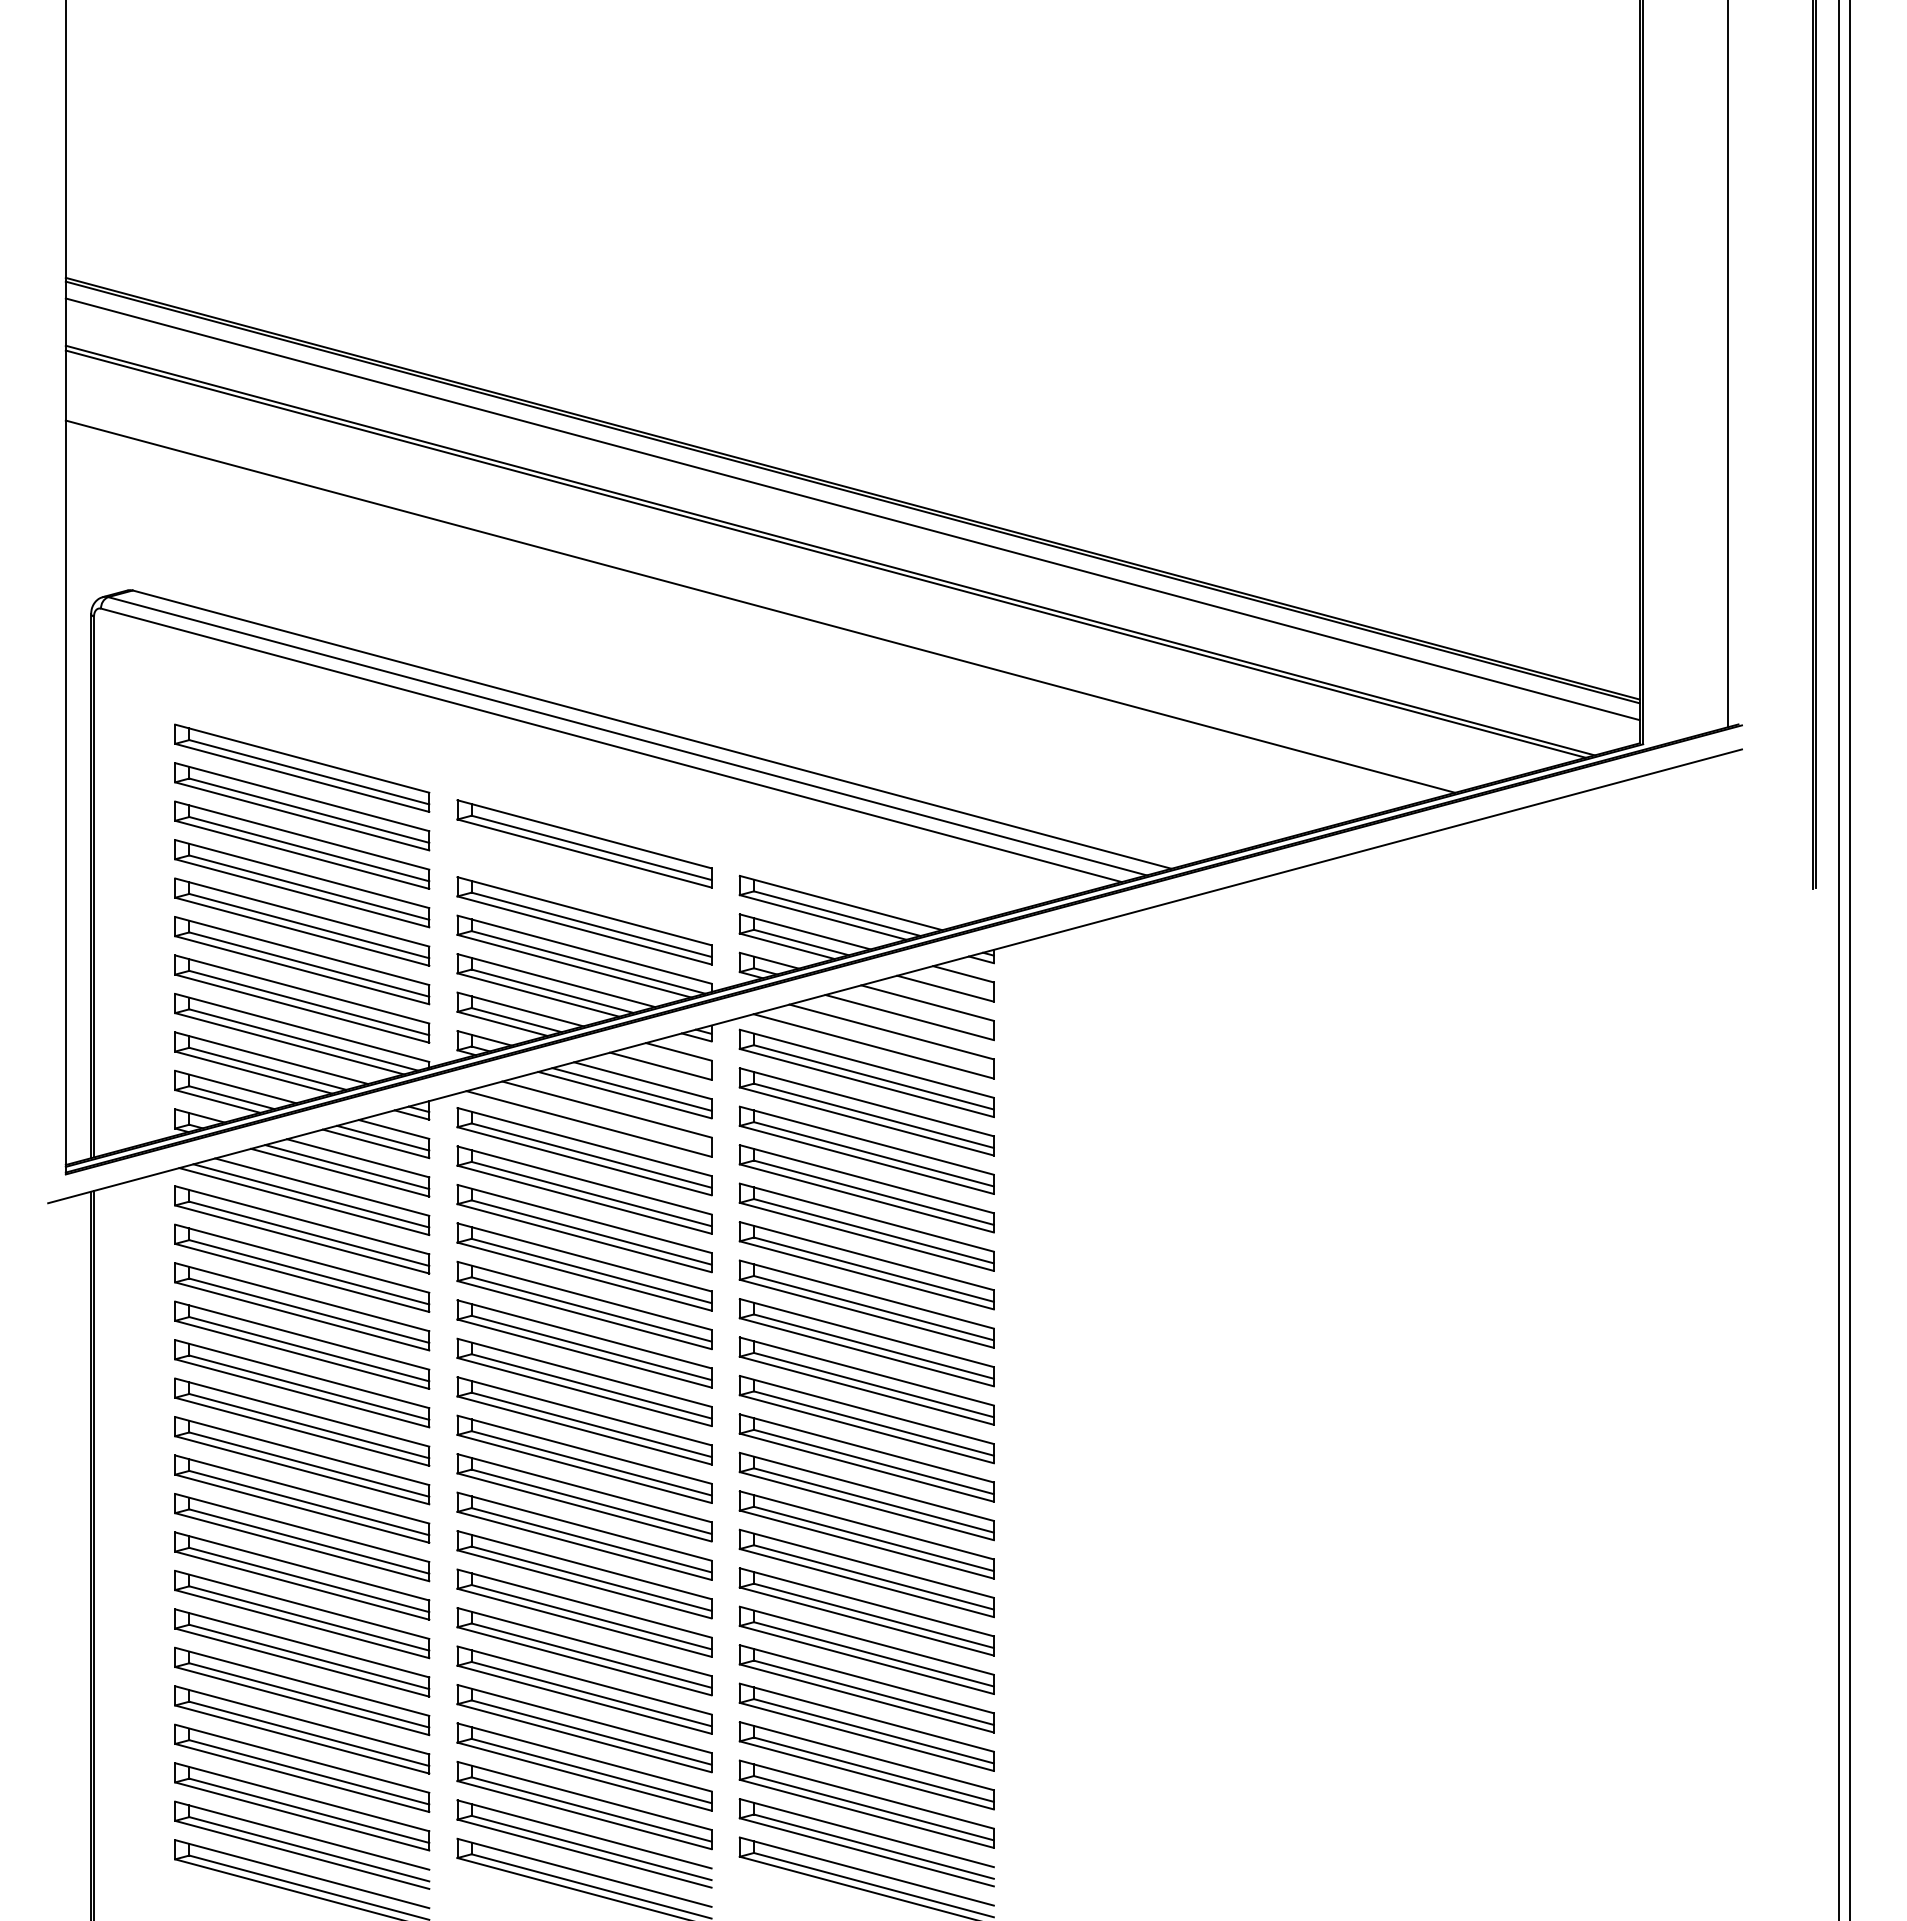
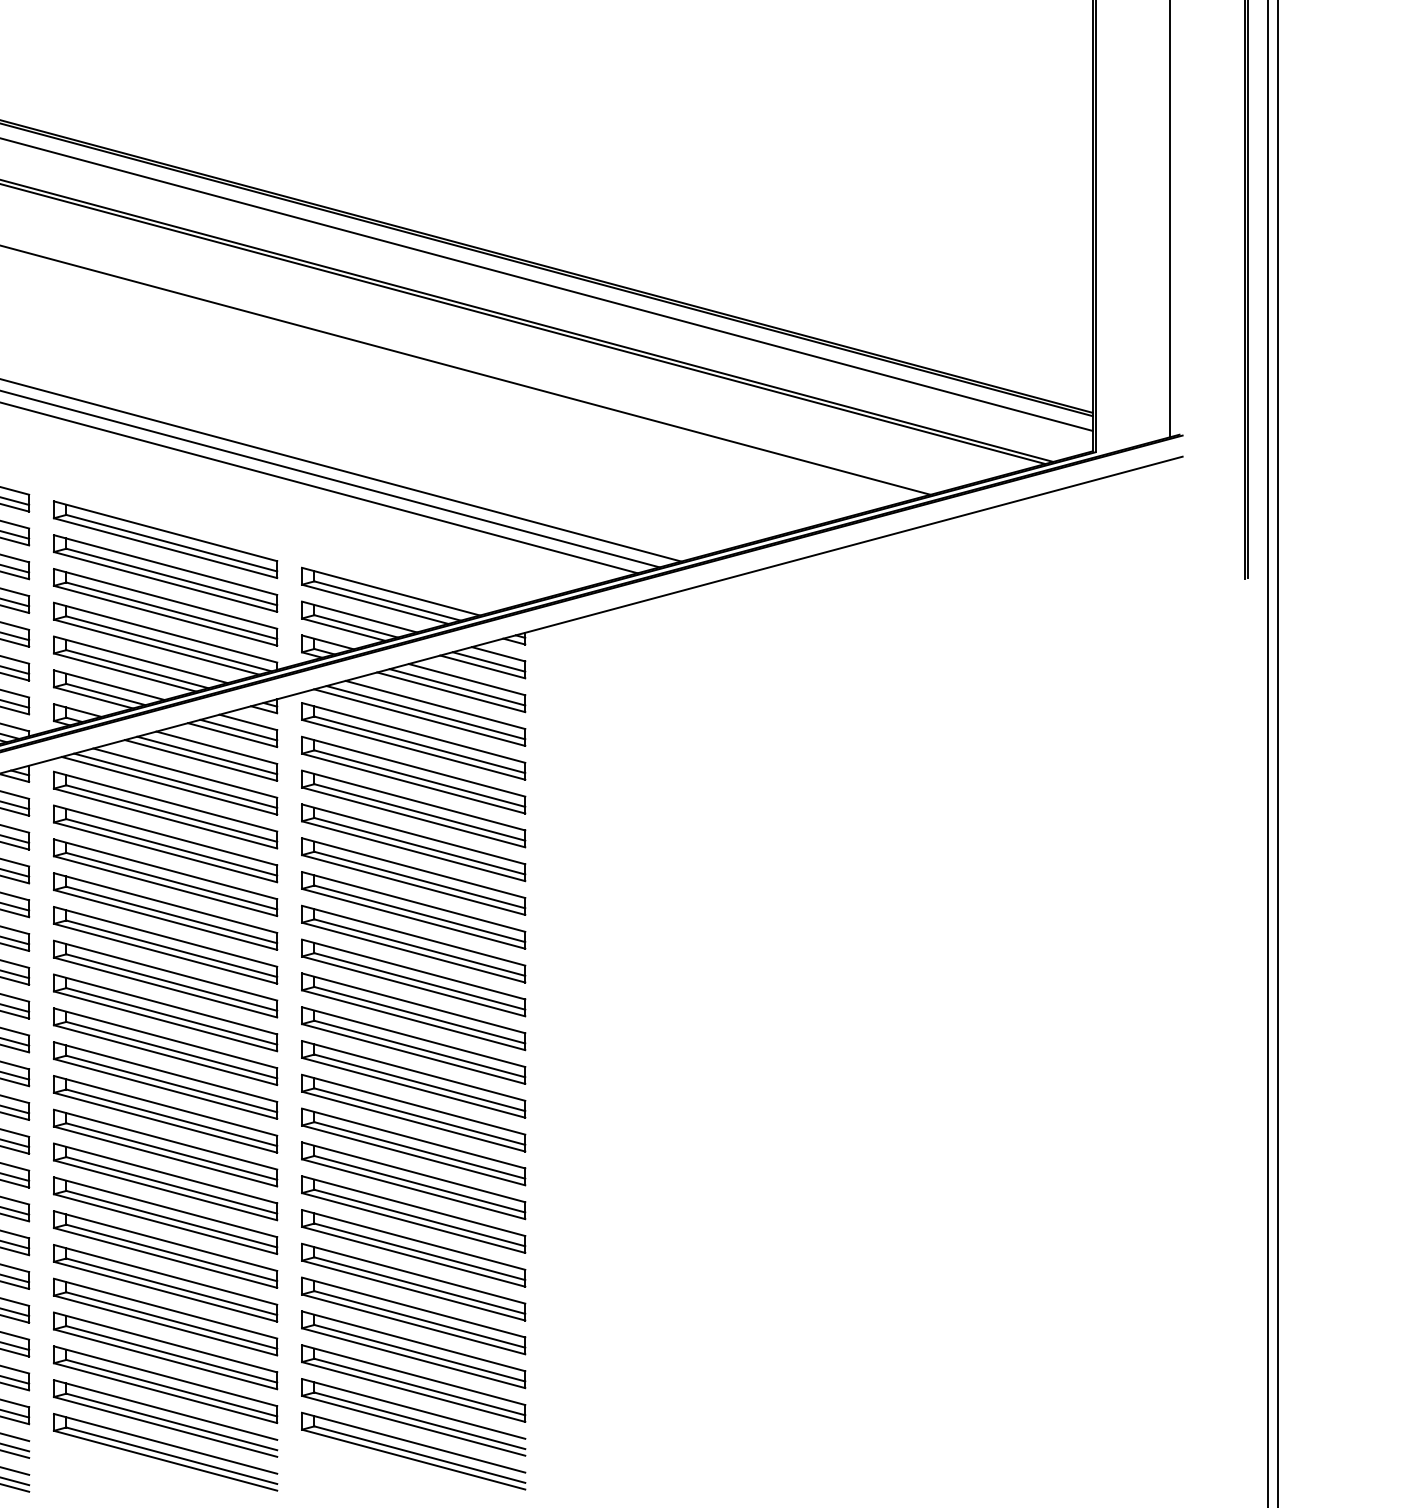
part: (584, 881) -> (165, 572), added
line: (952, 982) -> (488, 661), added
line: (916, 1011) -> (457, 686), added
line: (880, 1040) -> (425, 712), added
line: (667, 1060) -> (238, 730), added
line: (595, 1118) -> (175, 780), added

